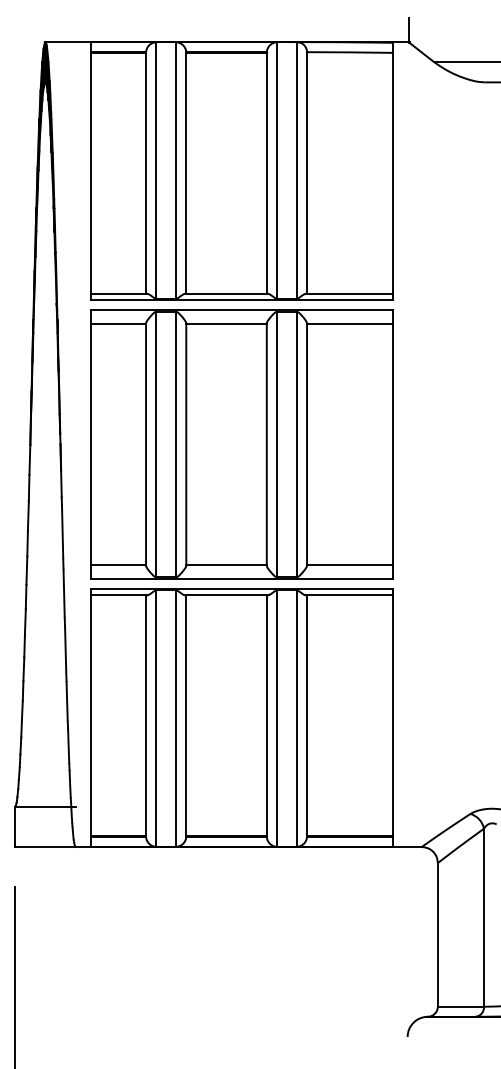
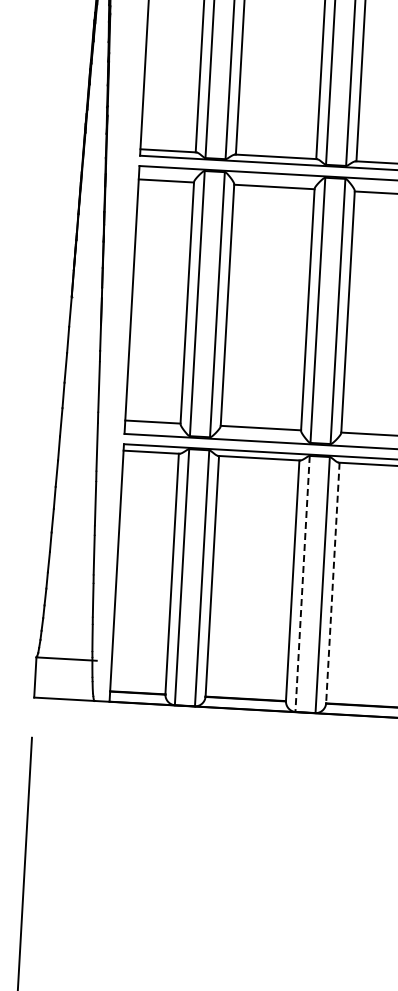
line: (307, 716) -> (333, 583), solid -> dashed
line: (276, 719) -> (302, 584), solid -> dashed

